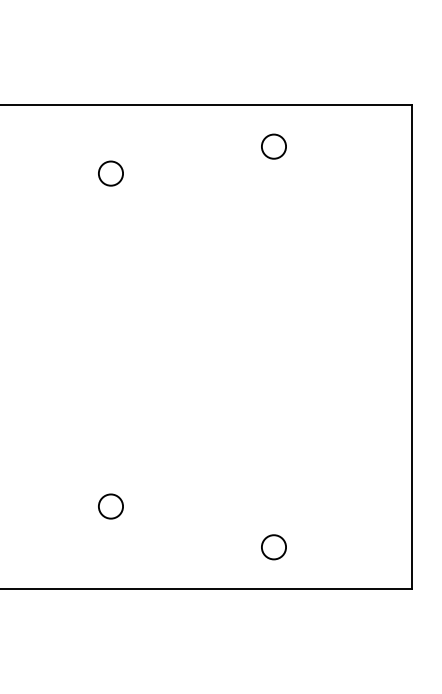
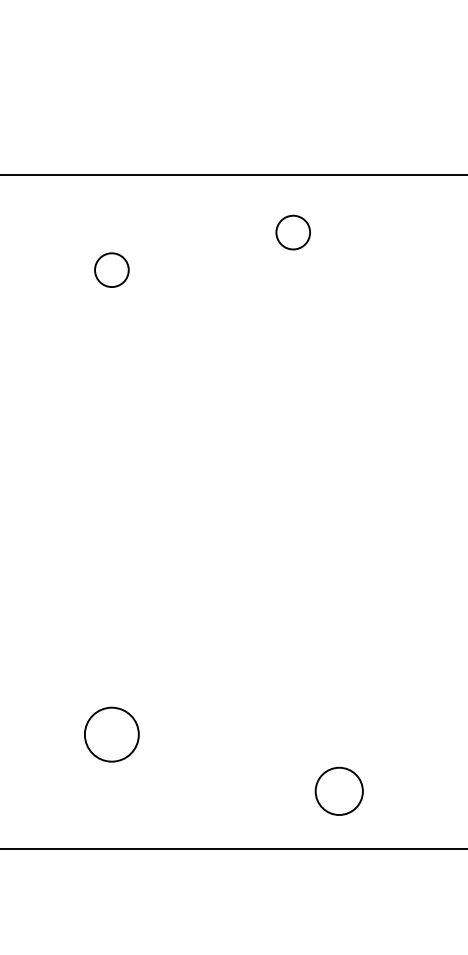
circle: (273, 146) -> (292, 232), moved
circle: (110, 506) -> (111, 734), size x1.6
circle: (273, 547) -> (338, 791), size x1.4

